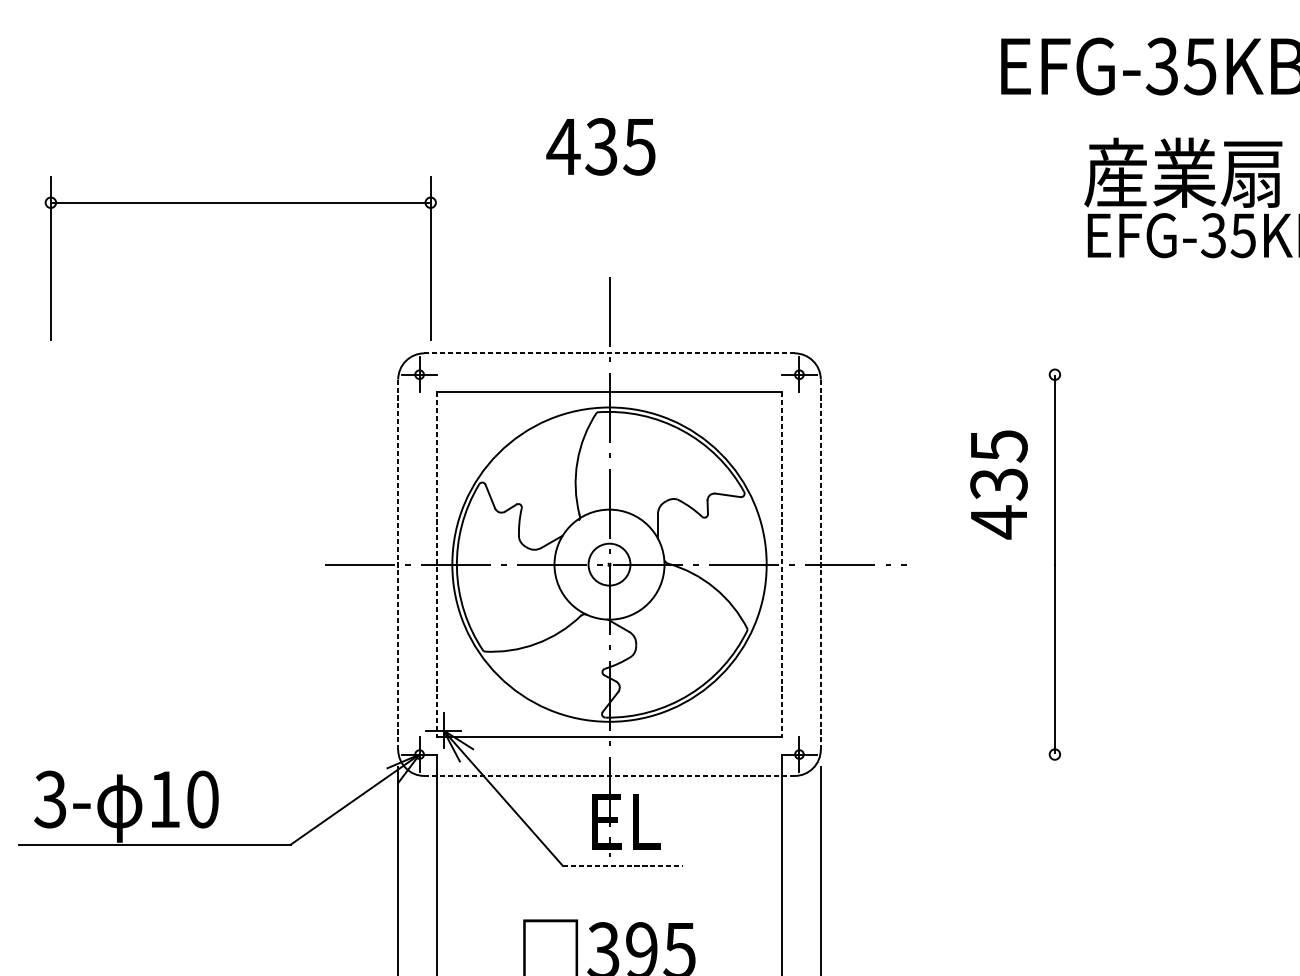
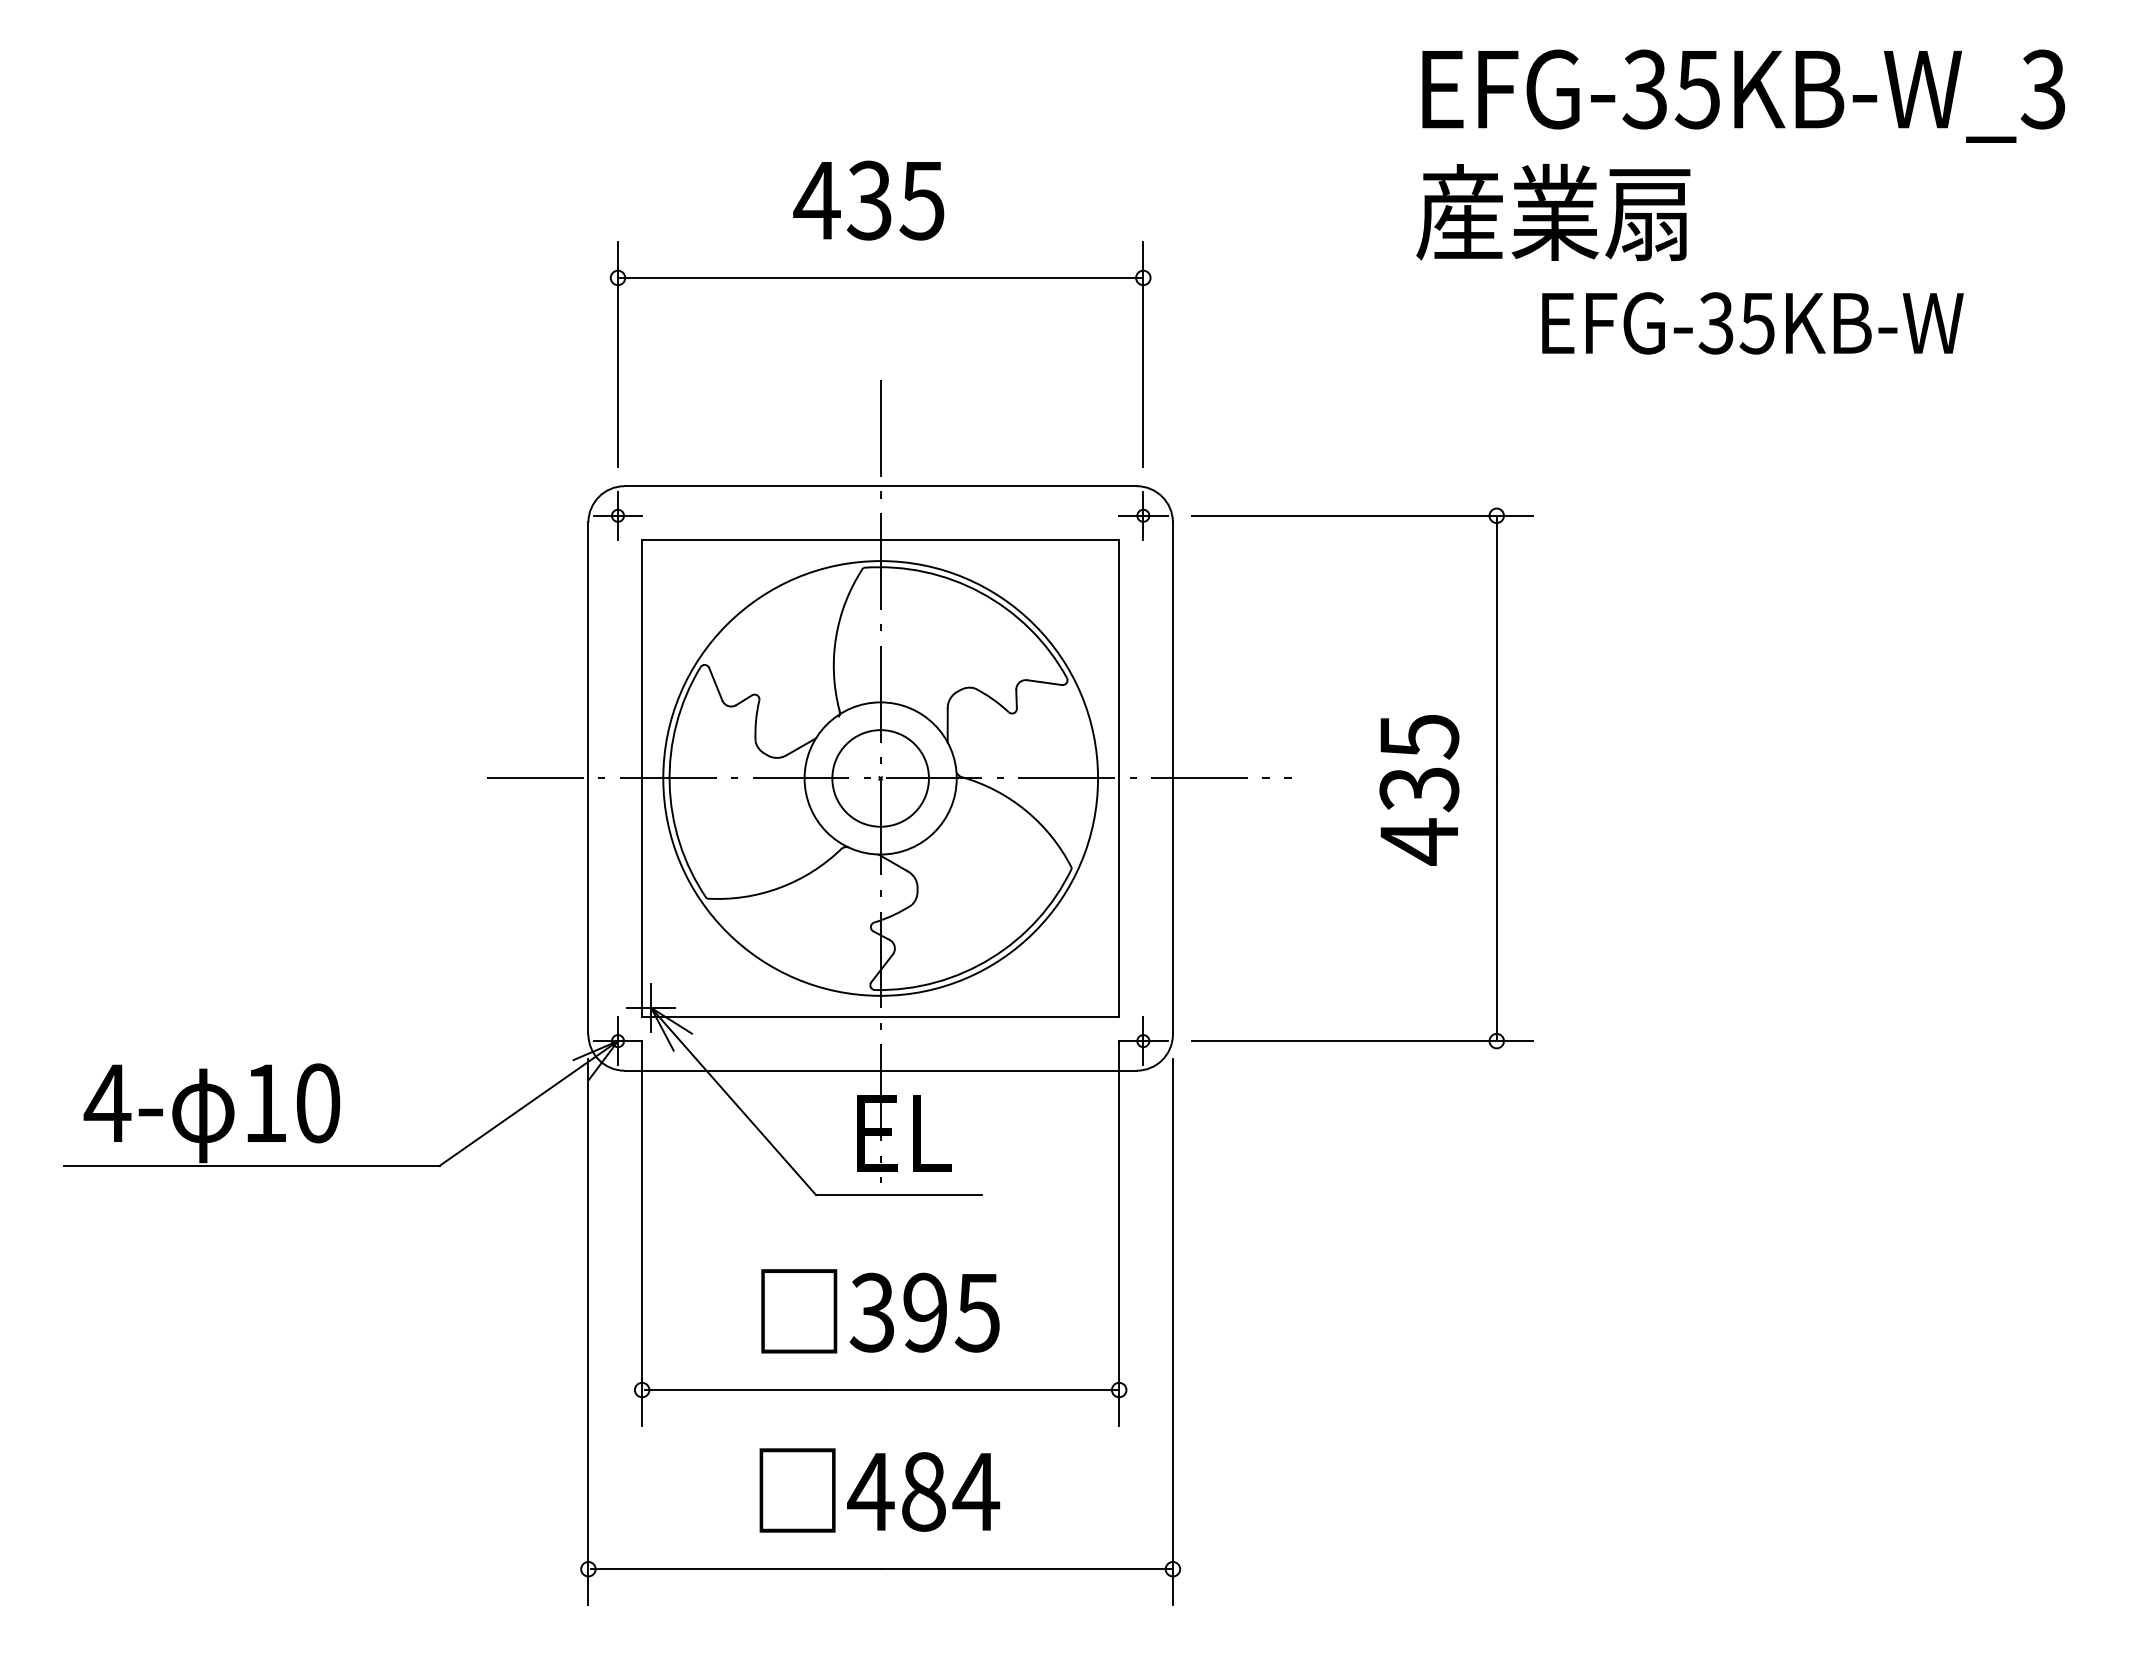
text: (1183, 172) -> (1553, 212), moved
part: (240, 203) -> (880, 278), moved
line: (610, 353) -> (881, 486), dashed -> solid
line: (957, 374) -> (1361, 515), added
text: (999, 485) -> (1419, 790), moved
line: (398, 564) -> (588, 778), dashed -> solid
line: (437, 564) -> (642, 778), dashed -> solid
circle: (609, 564) -> (880, 778), size x1.67
line: (782, 564) -> (1119, 778), dashed -> solid
line: (820, 564) -> (1172, 778), dashed -> solid
line: (957, 754) -> (1361, 1041), added
line: (610, 775) -> (881, 1070), dashed -> solid
text: (50, 799) -> (107, 1103), 3- -> 4-
line: (623, 866) -> (899, 1195), dashed -> solid

